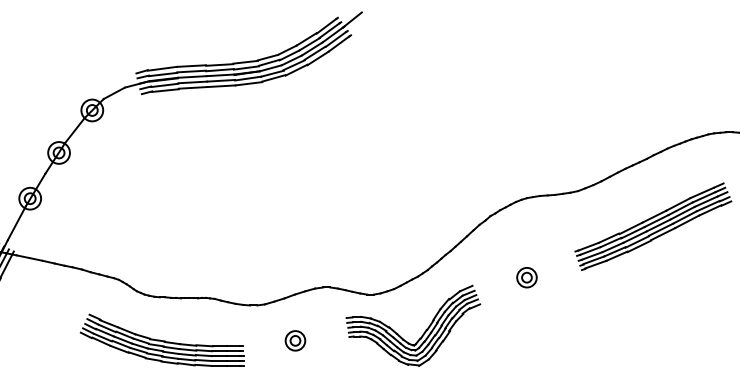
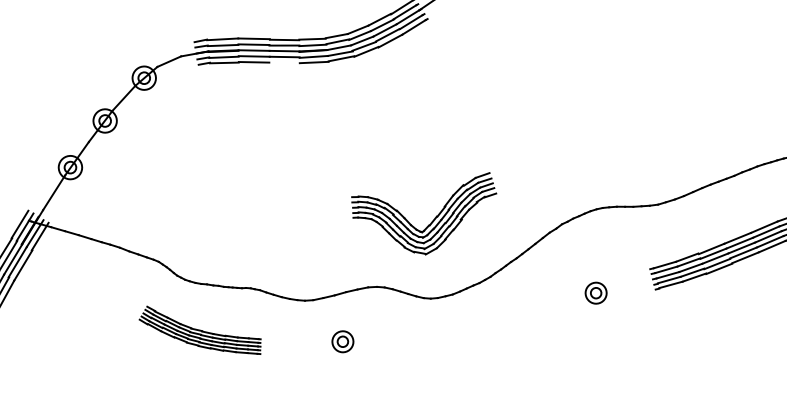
line: (221, 86) -> (284, 63), removed
part: (423, 332) -> (433, 219), moved
part: (162, 339) -> (200, 329), size x0.7

